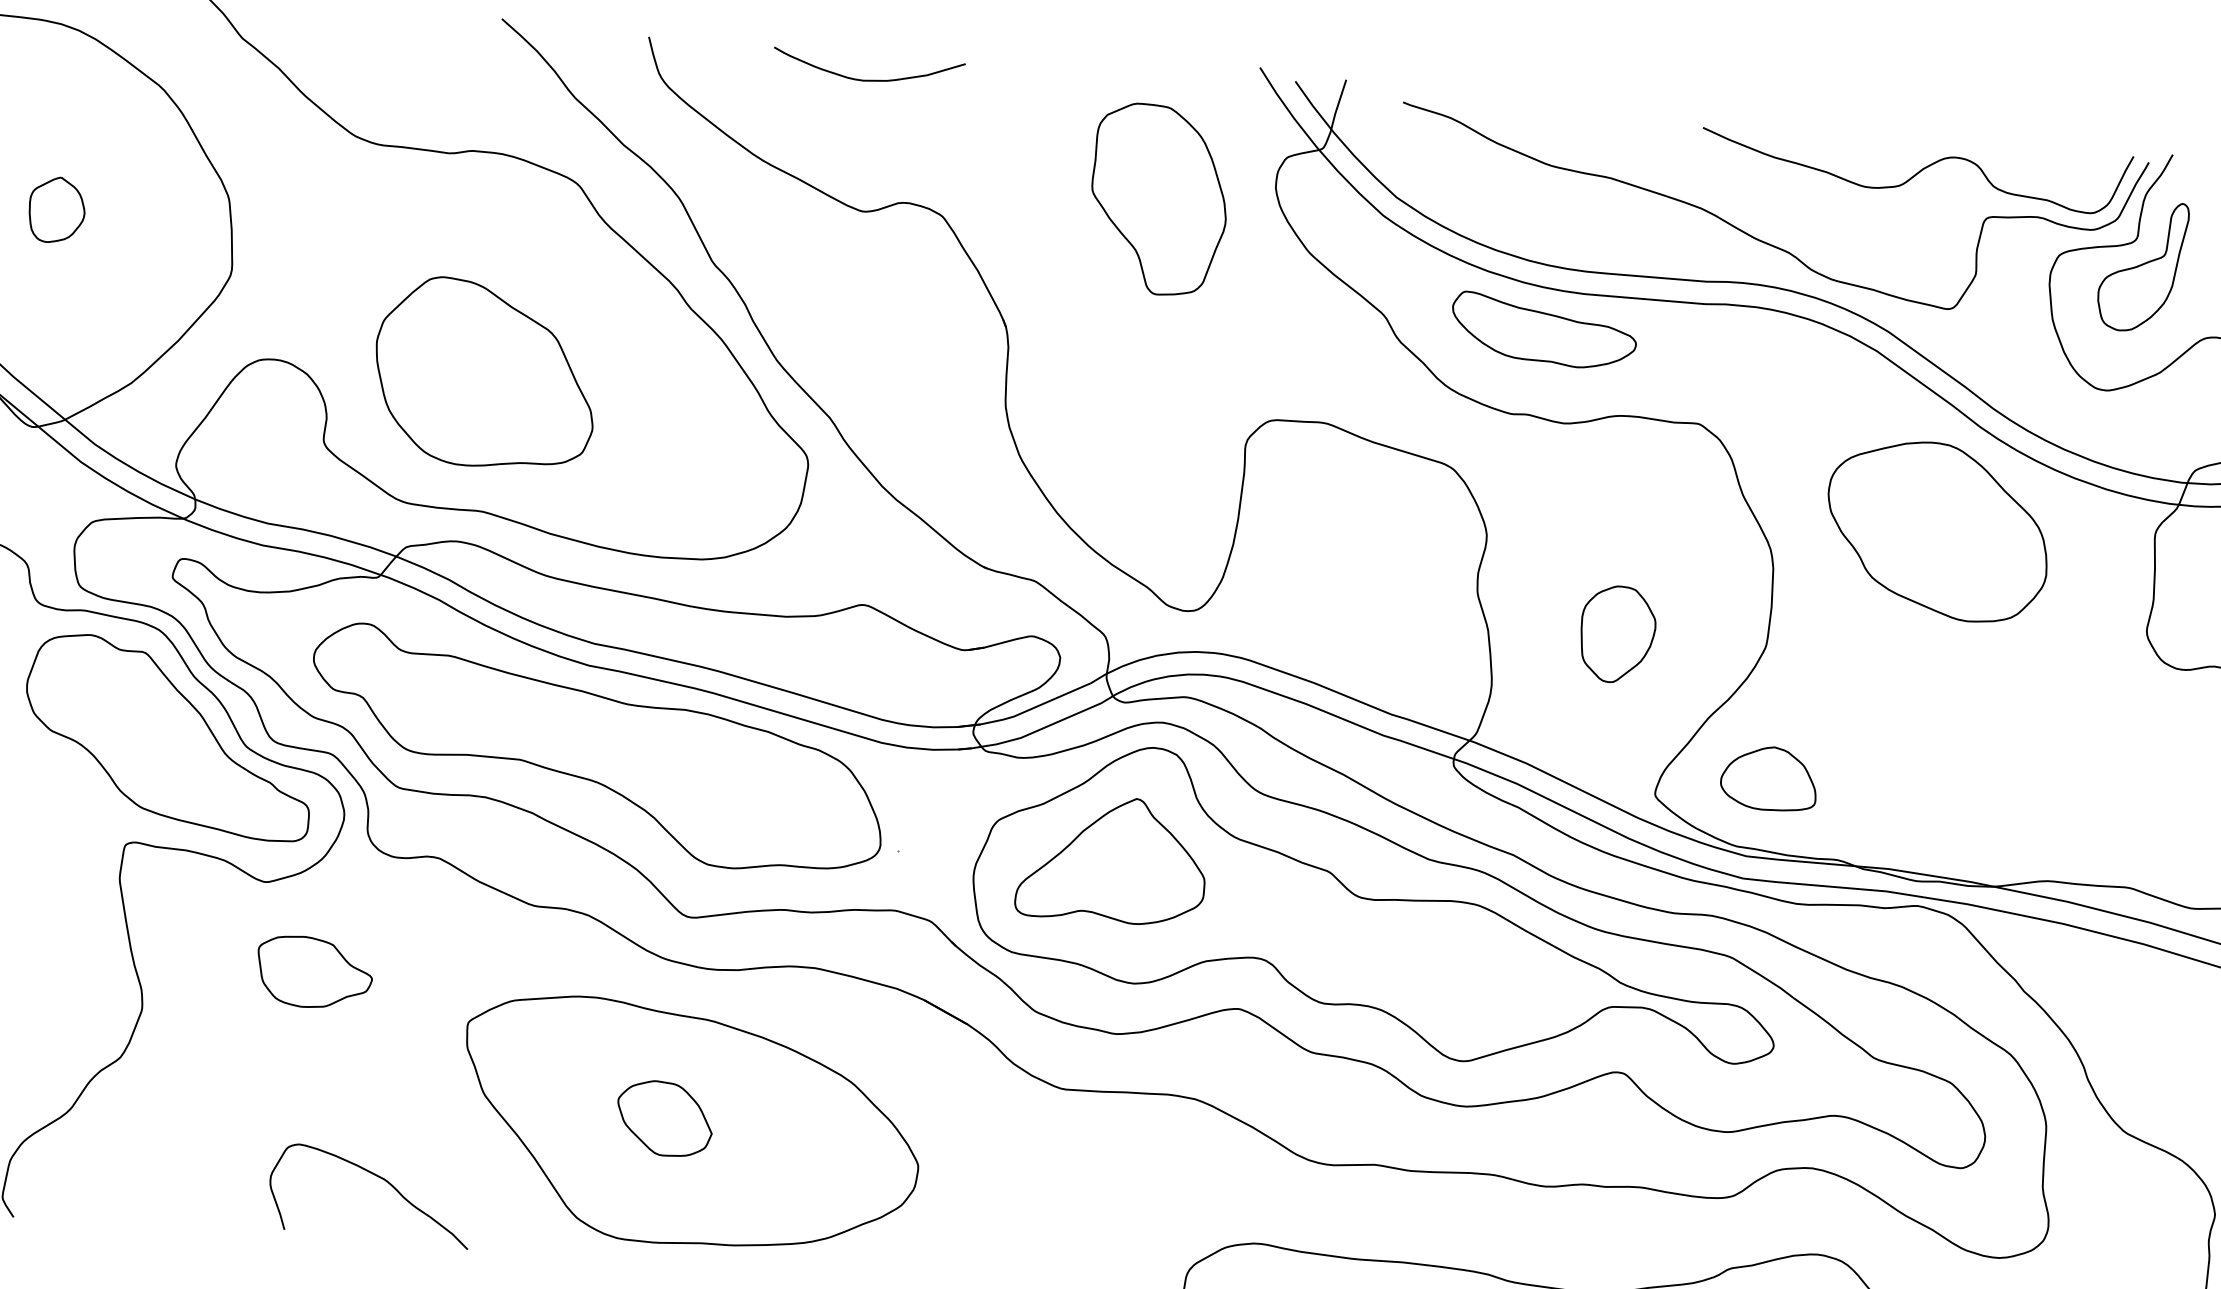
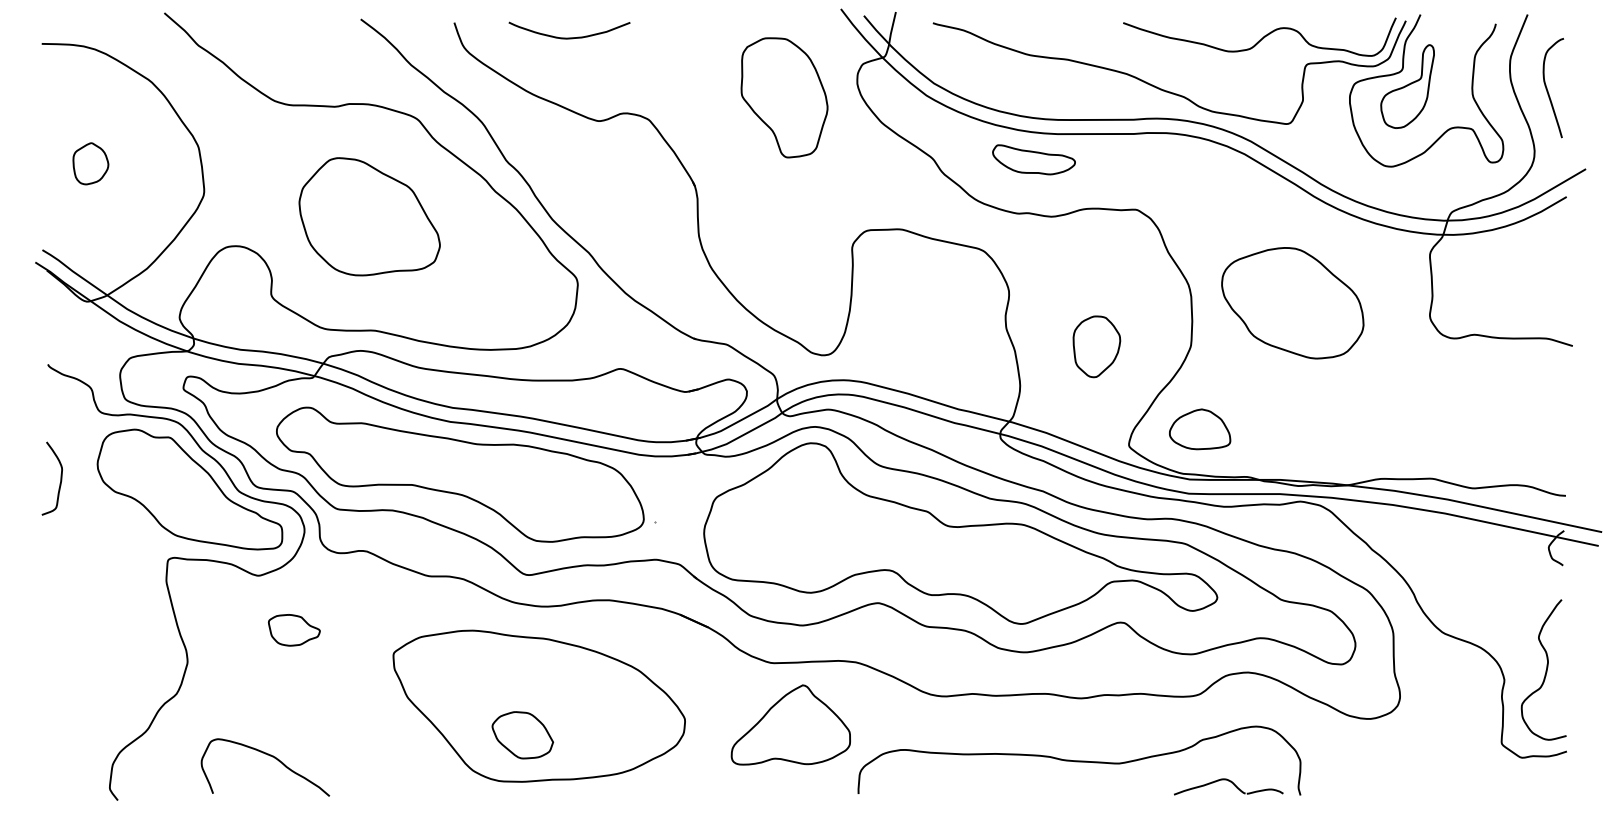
curve: (867, 79) -> (569, 37), moved
part: (1543, 330) -> (1033, 159), size x0.7
part: (485, 373) -> (369, 216), moved
part: (1937, 531) -> (1292, 303), moved
part: (1112, 859) -> (790, 724), moved
part: (314, 973) -> (294, 630), size x0.7
part: (664, 1119) -> (522, 735), moved
curve: (379, 1178) -> (270, 756), moved

